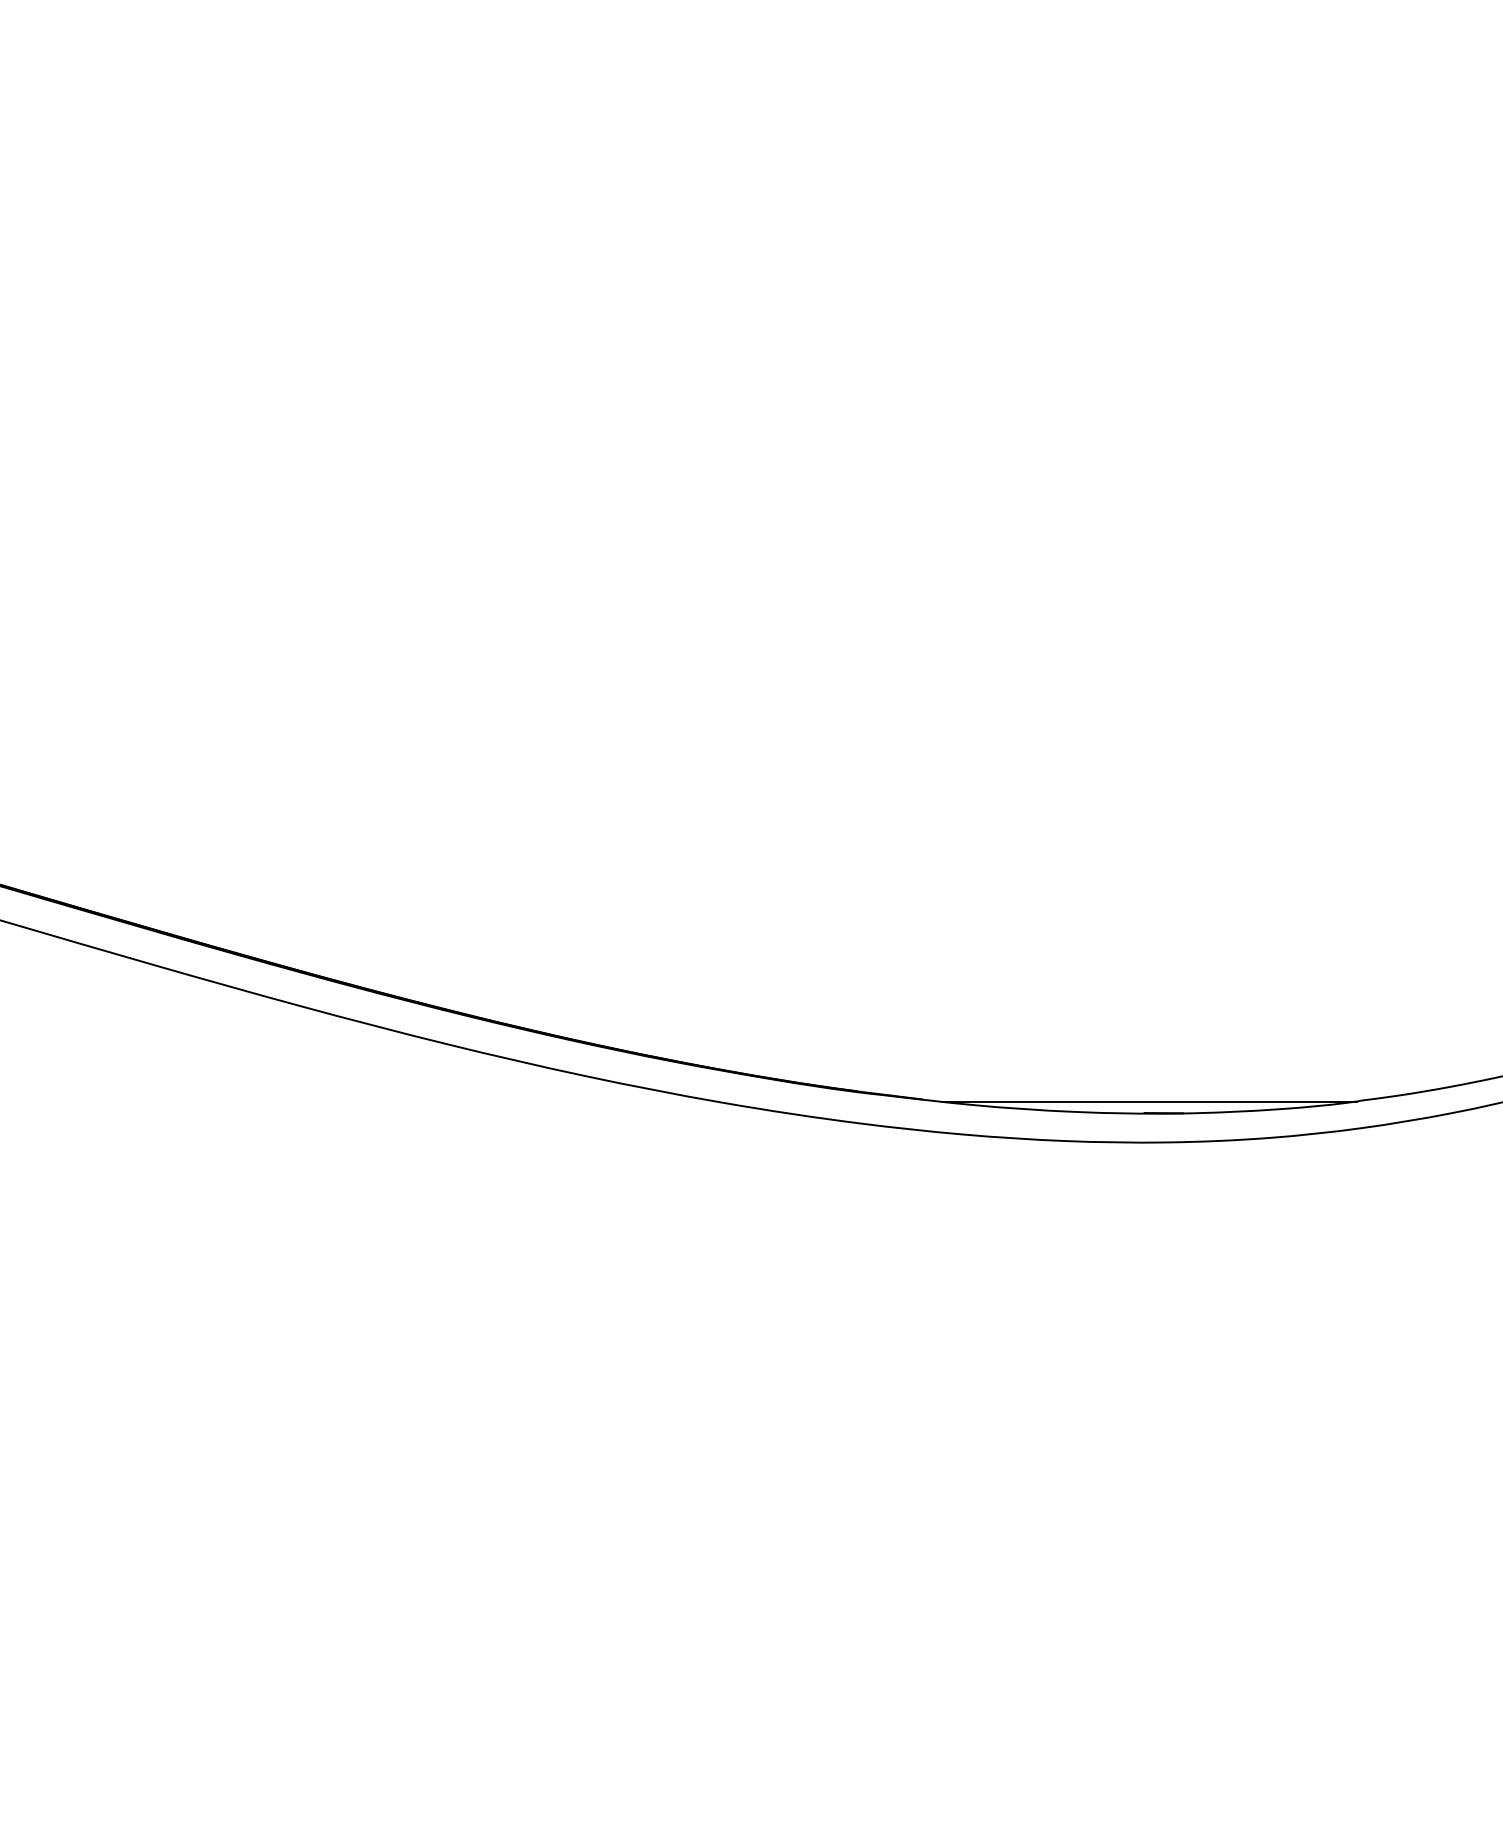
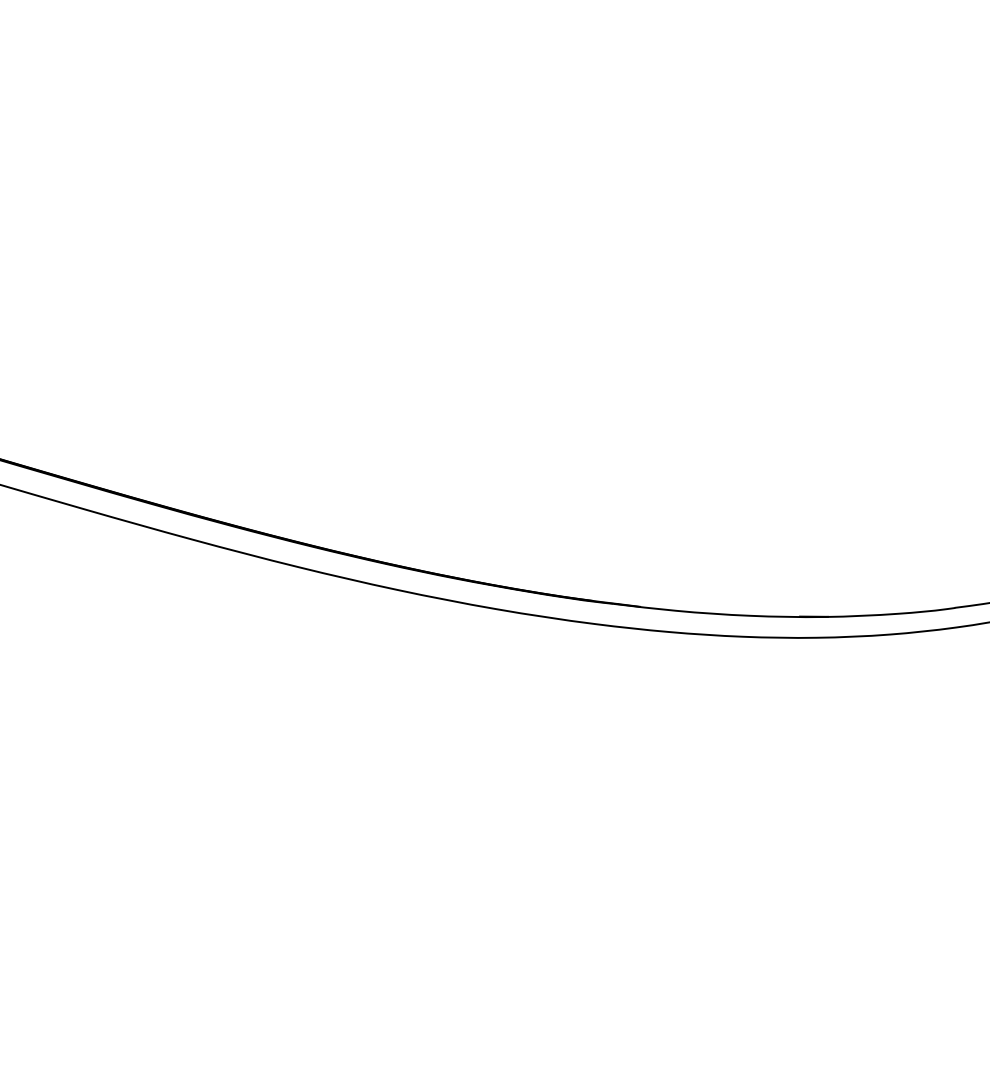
line: (1149, 1101) -> (803, 608), removed

